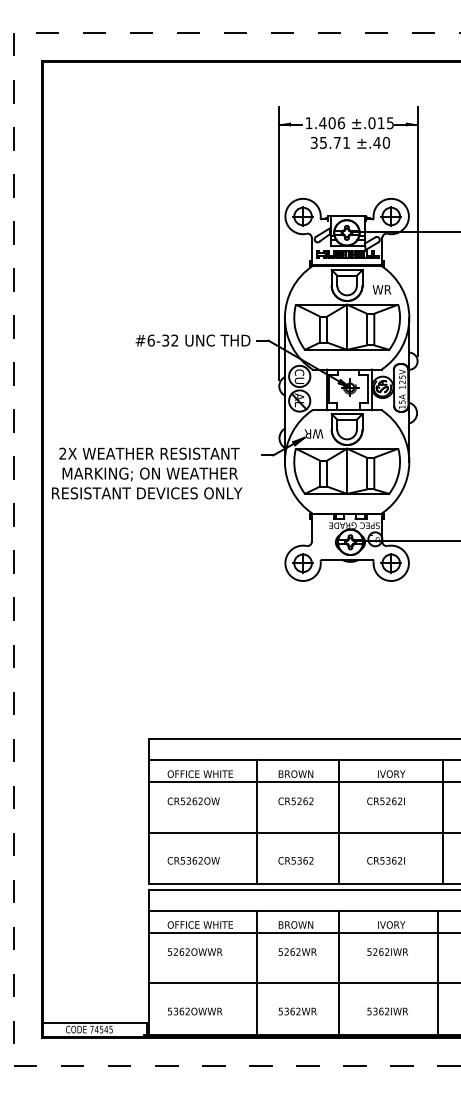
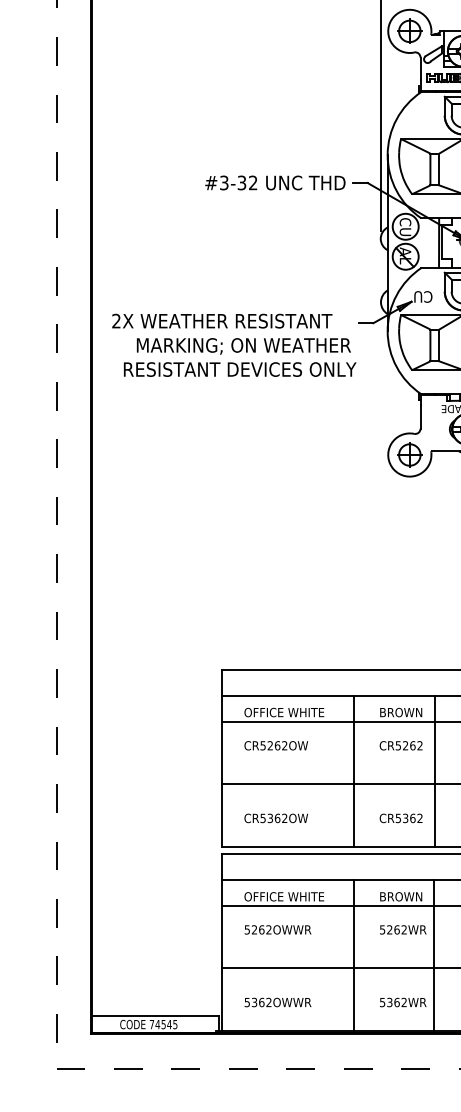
text: (150, 340) -> (223, 182), #6-32 -> #3-32
text: (313, 433) -> (422, 296), WR -> CU
text: (147, 483) -> (240, 357), moved
line: (338, 822) -> (434, 771), moved
line: (338, 972) -> (433, 954), moved

